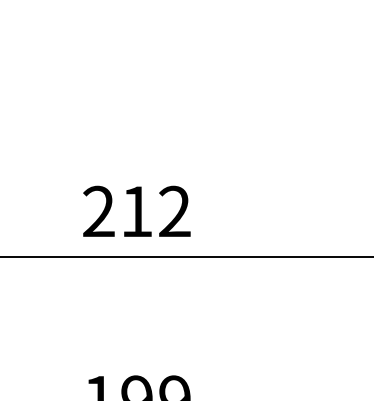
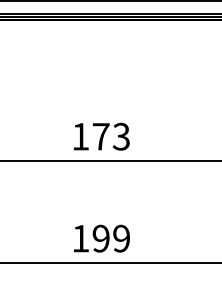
text: (135, 211) -> (100, 136), 212 -> 173

